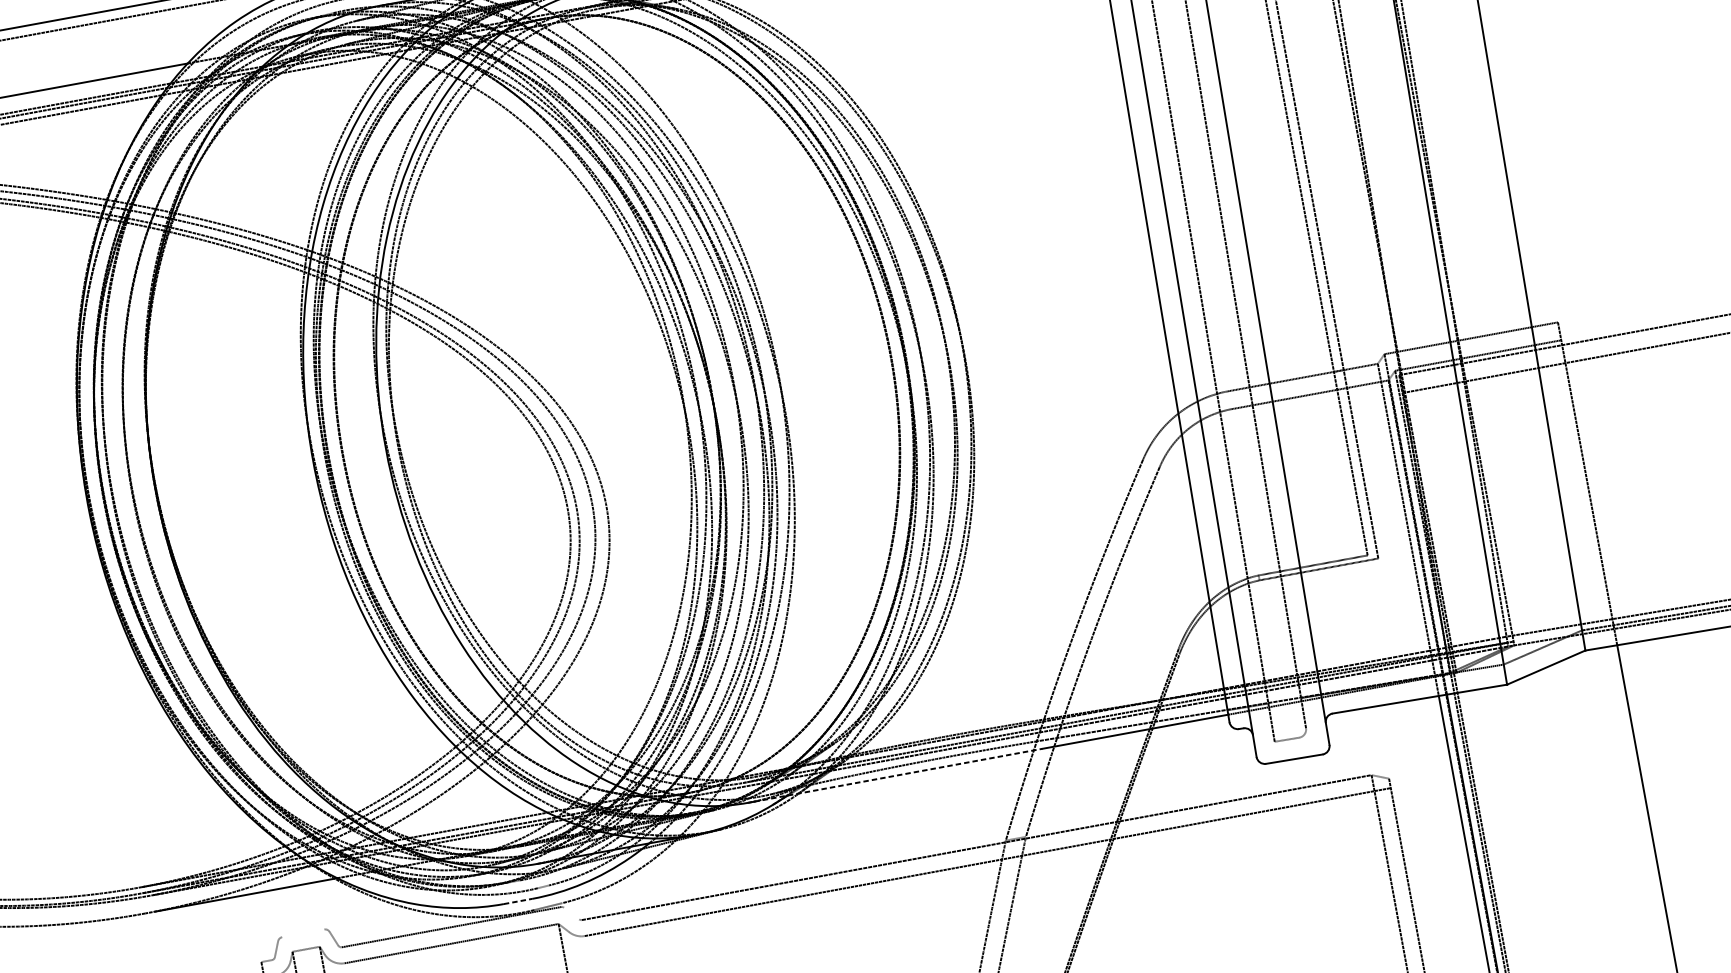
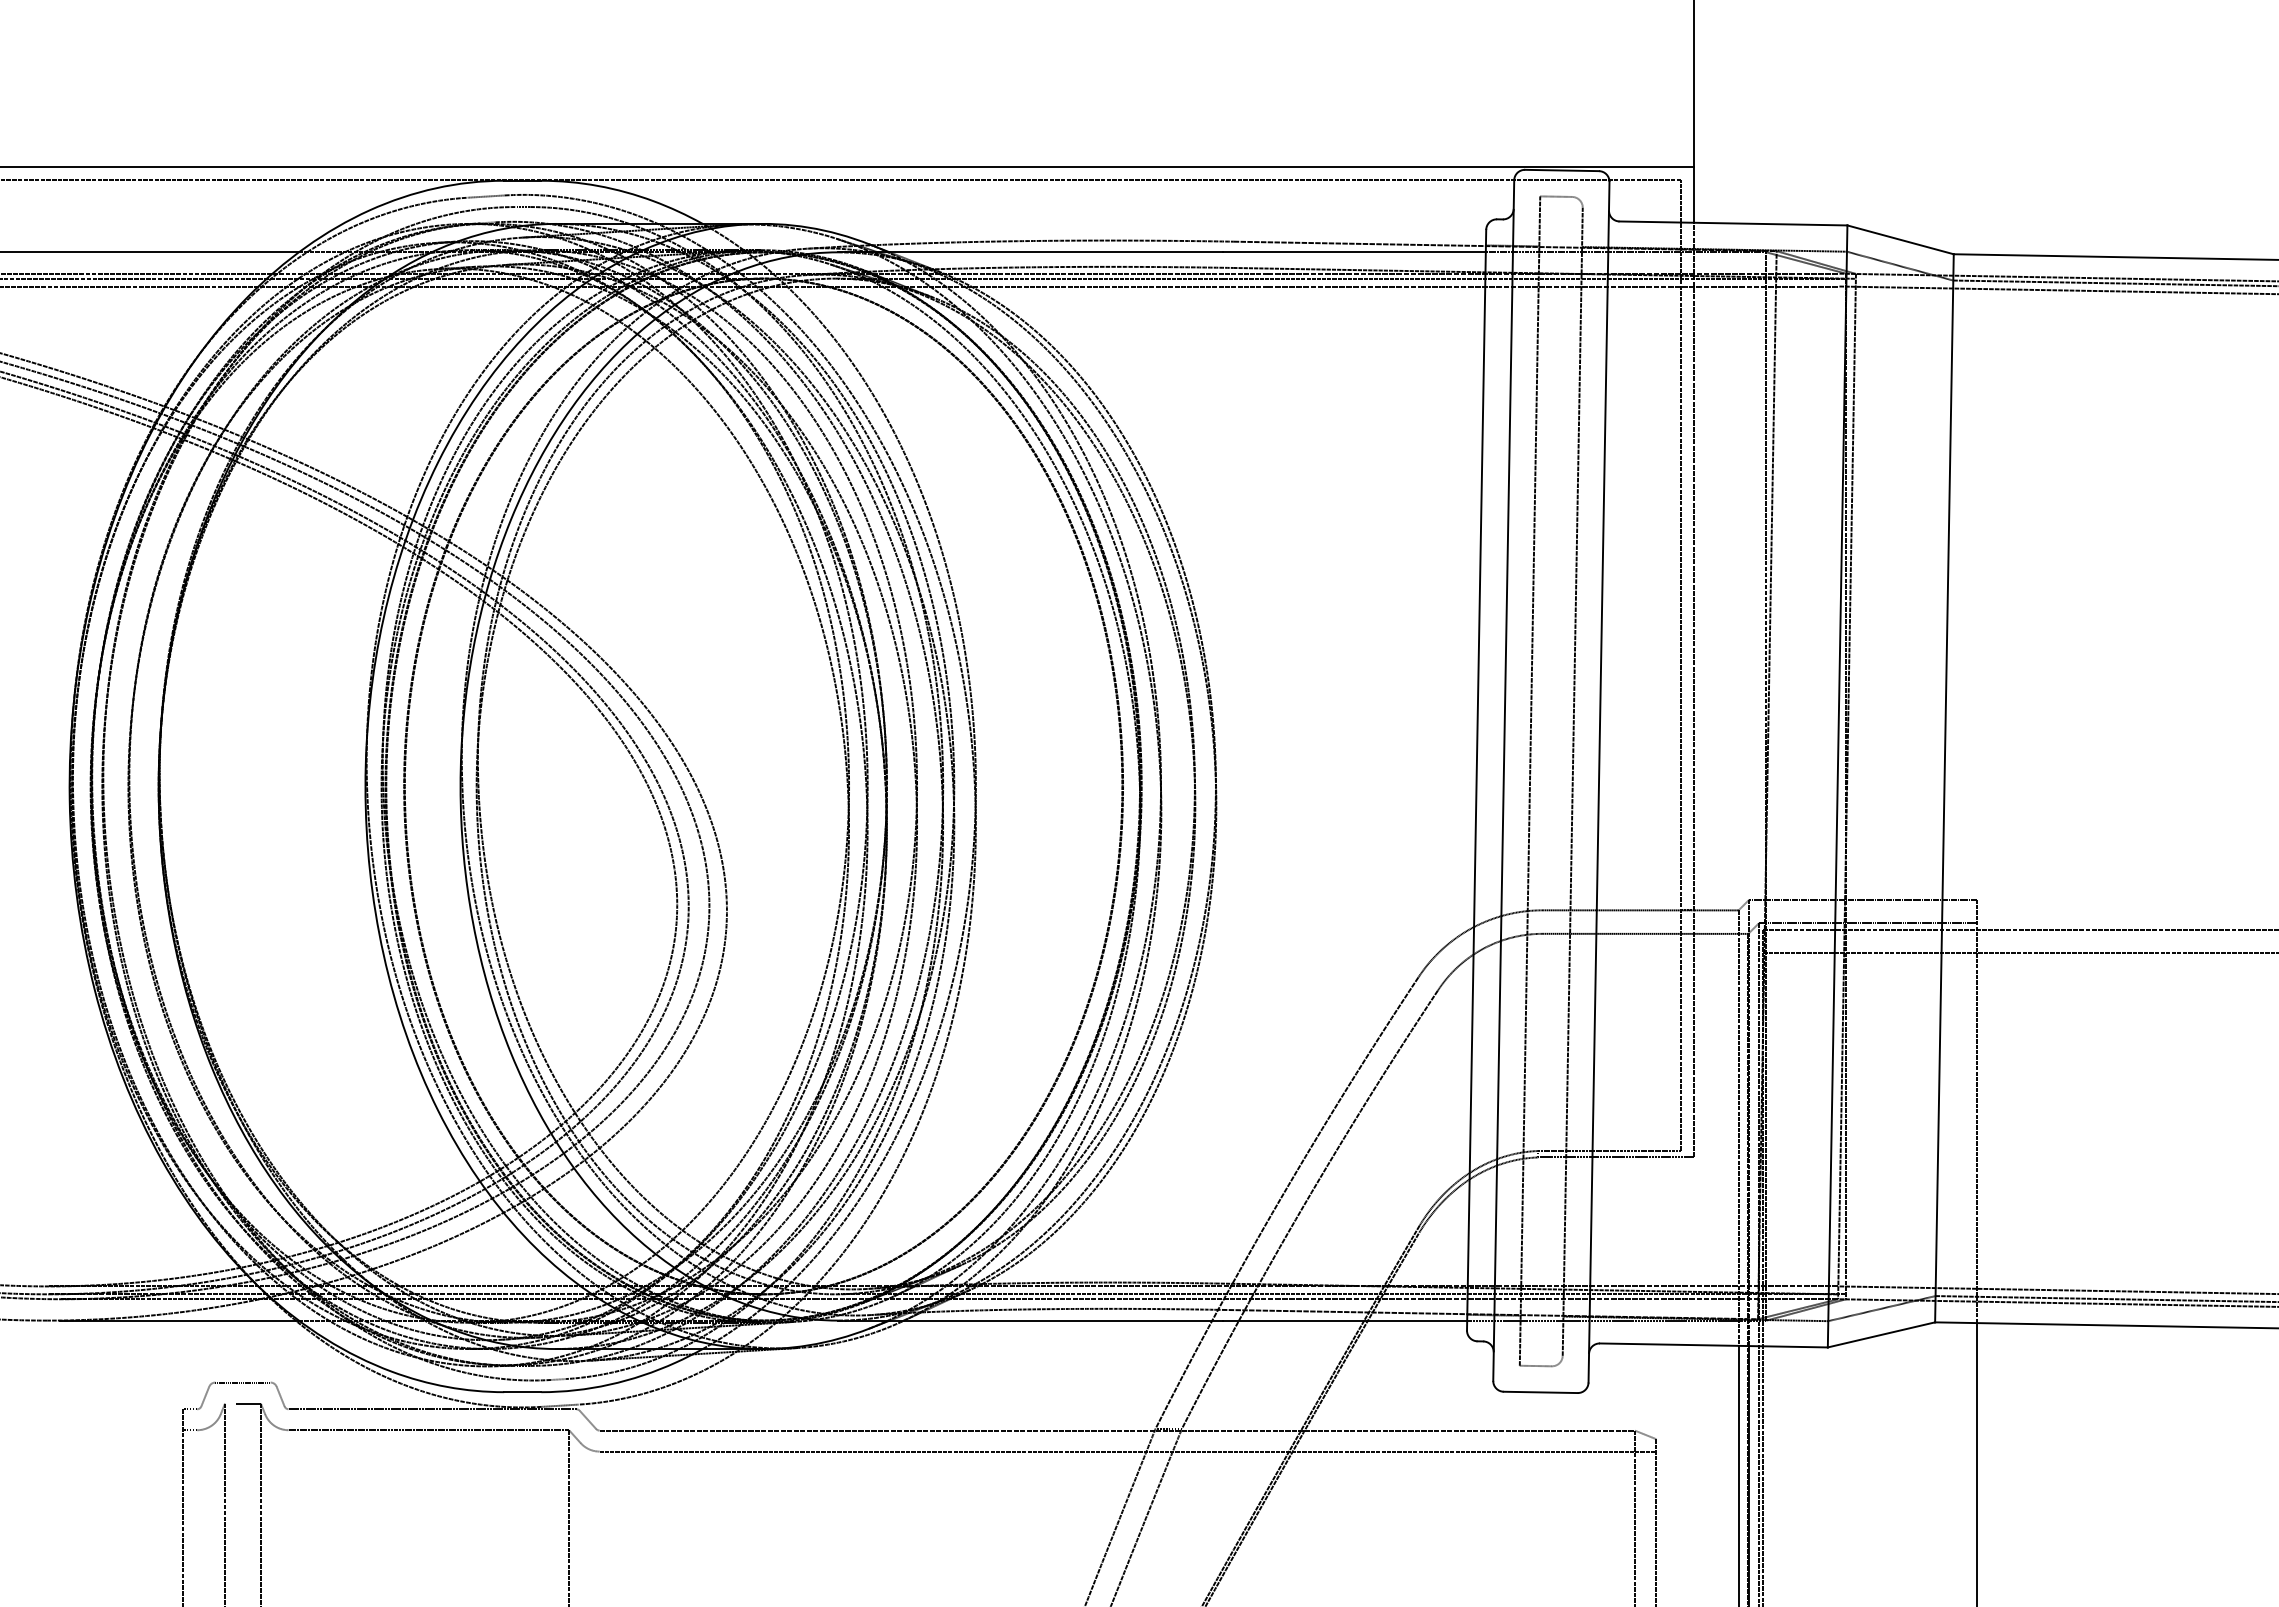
line: (898, 775) -> (1034, 1320), dashed -> solid
line: (517, 901) -> (522, 1392), dashed -> solid
line: (571, 913) -> (587, 1419), added
line: (302, 933) -> (242, 1382), added

